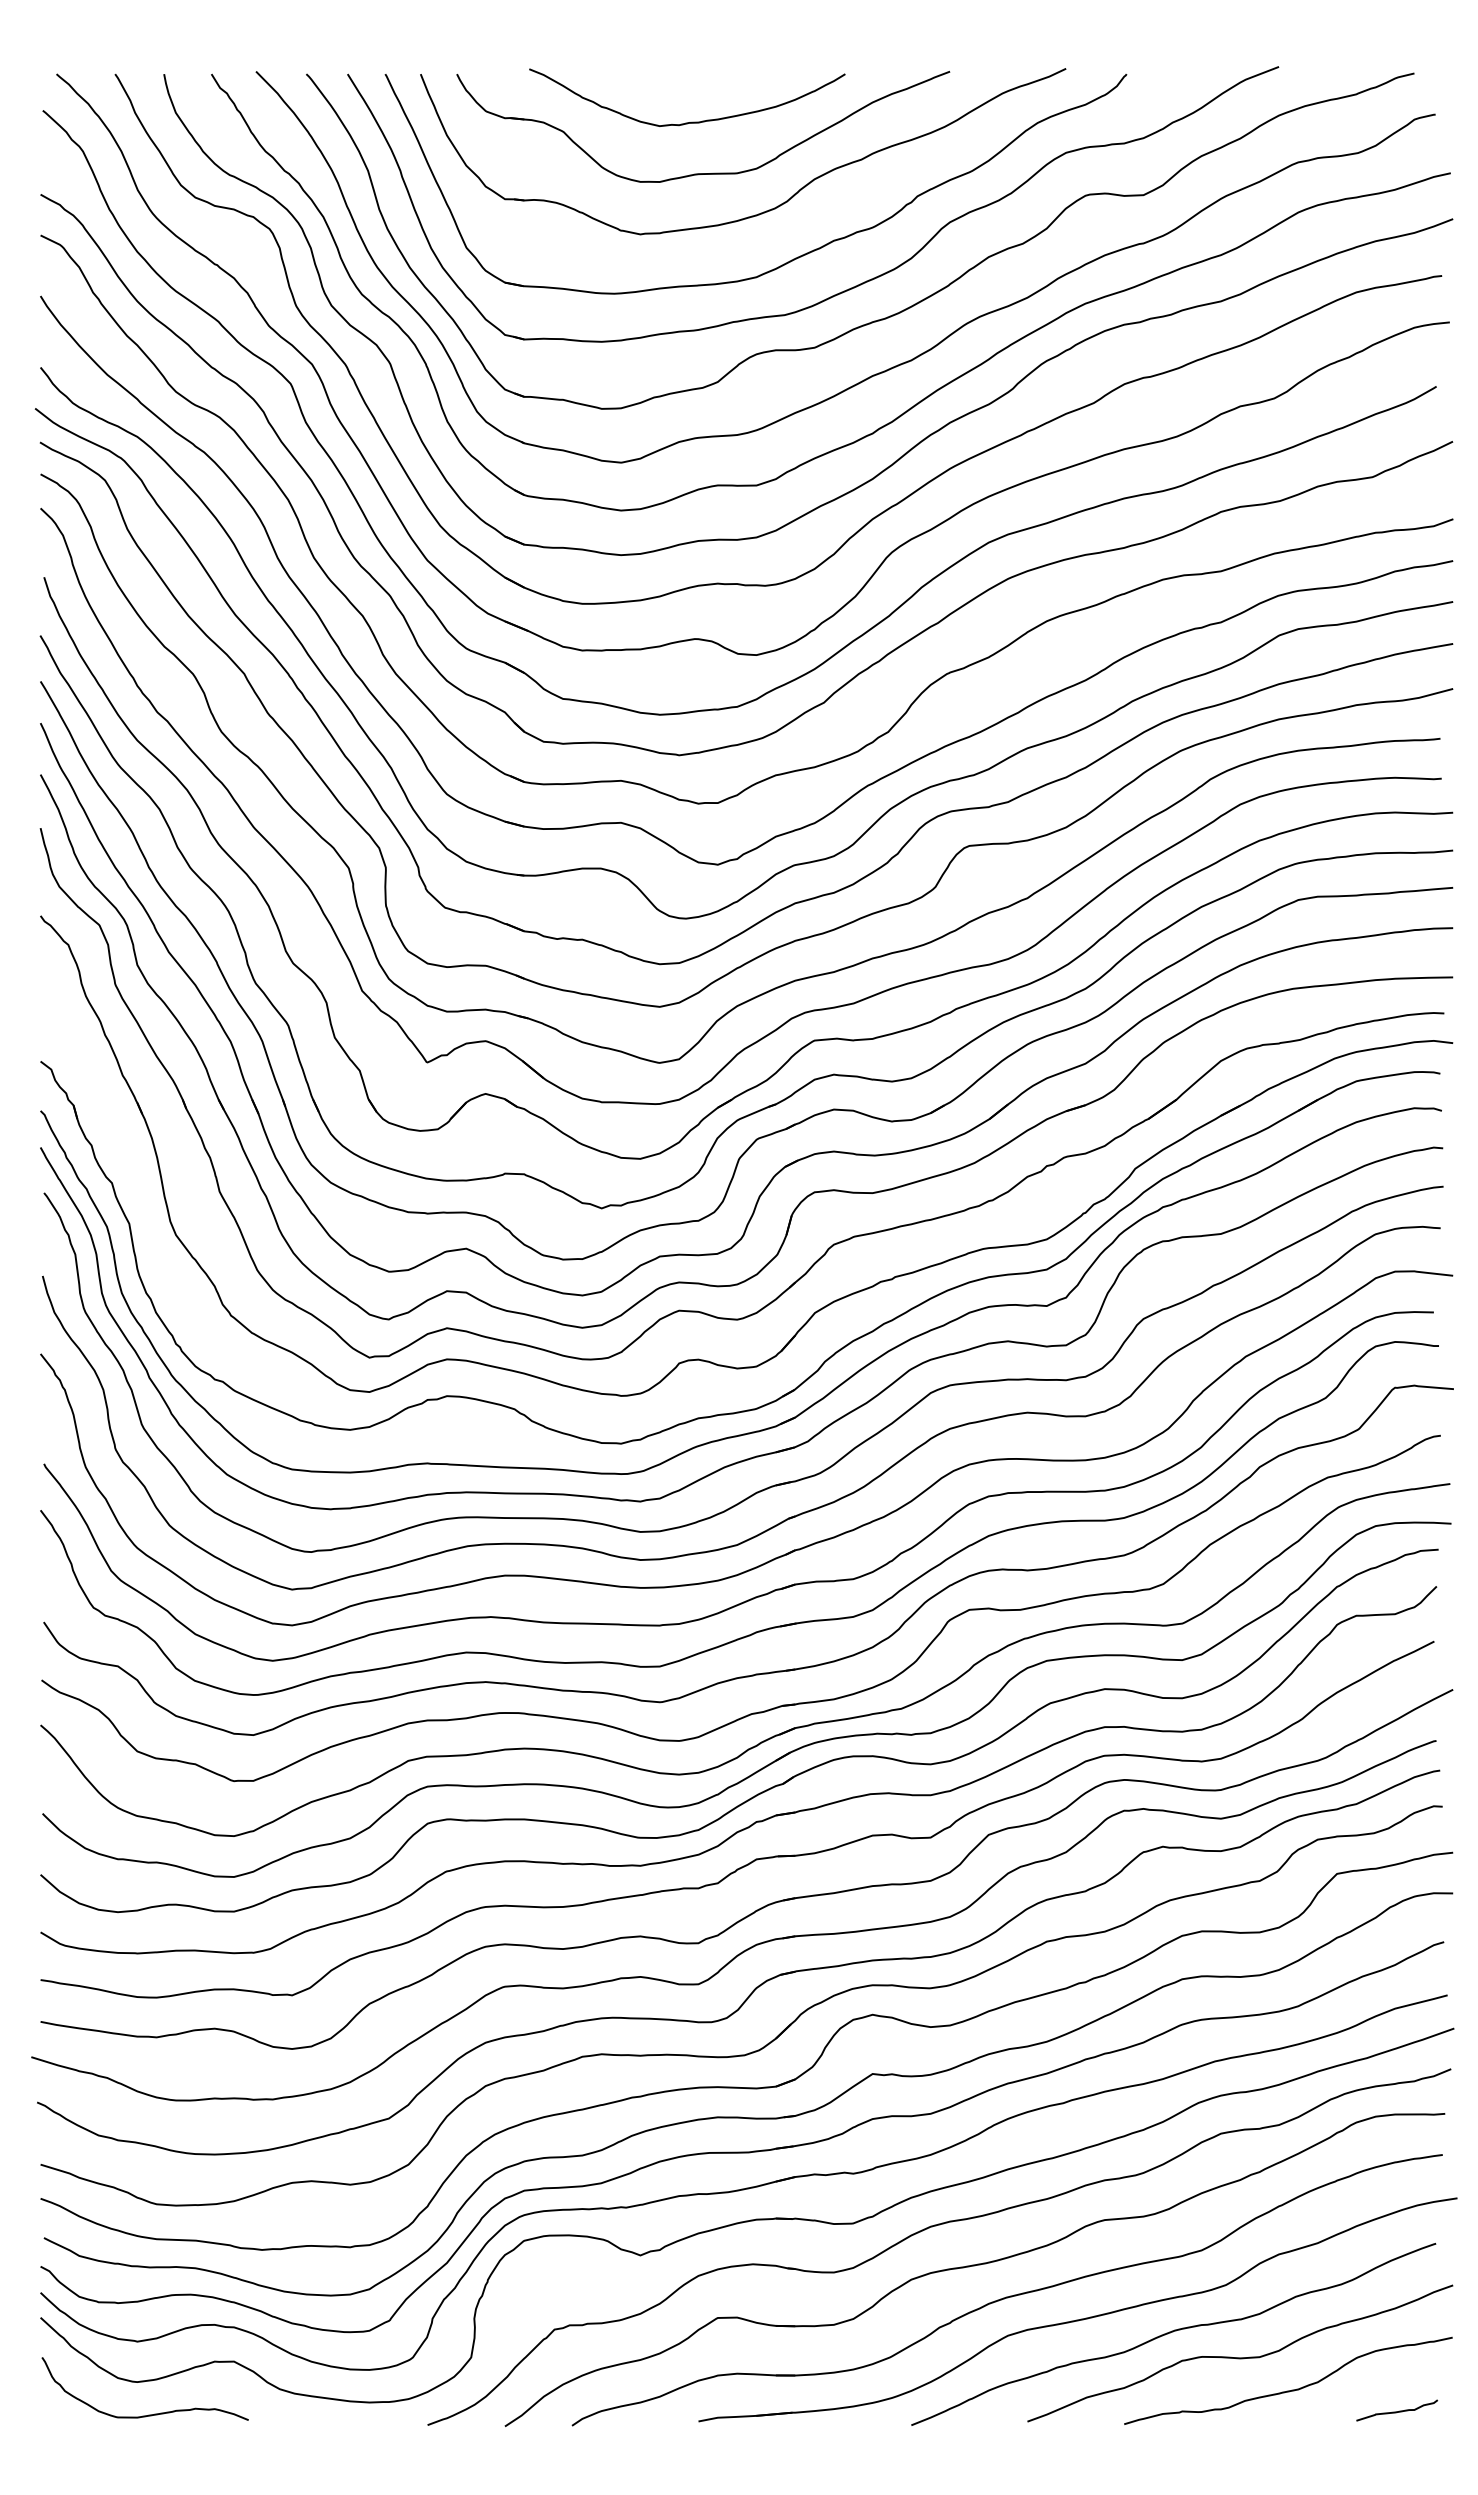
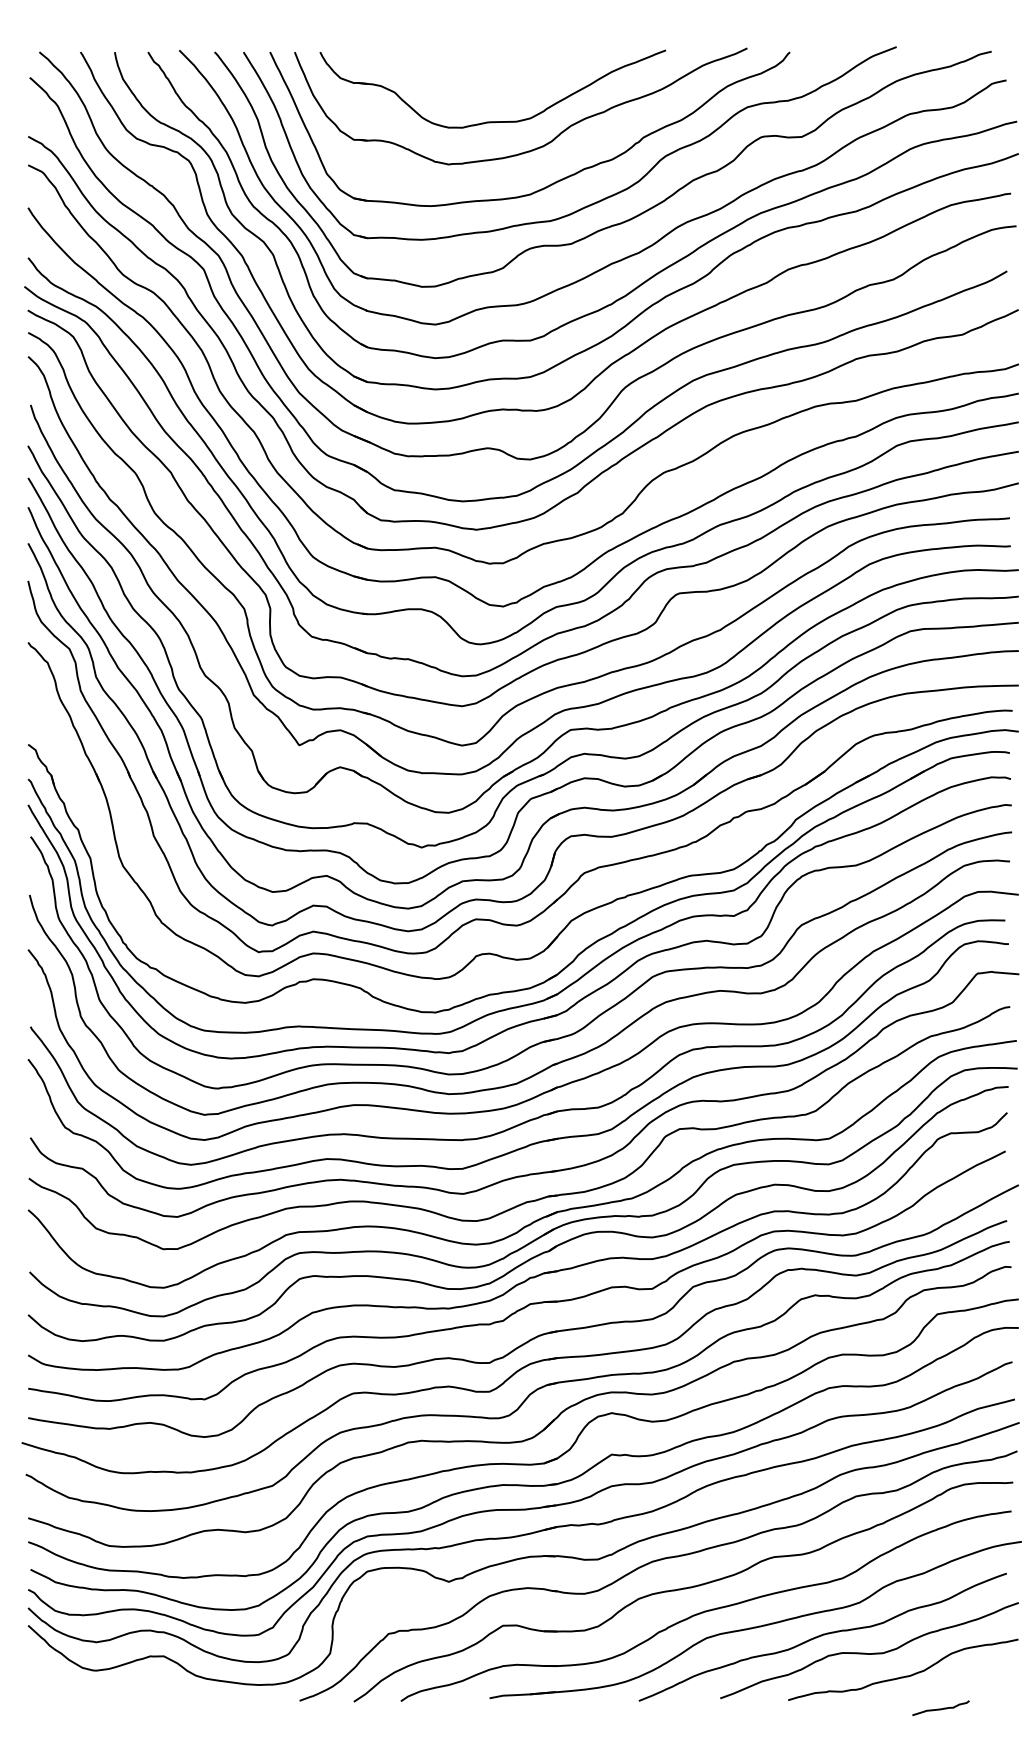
curve: (691, 121) -> (484, 85), removed
curve: (1397, 2411) -> (941, 1708), moved
curve: (148, 2414) -> (103, 1693), removed

